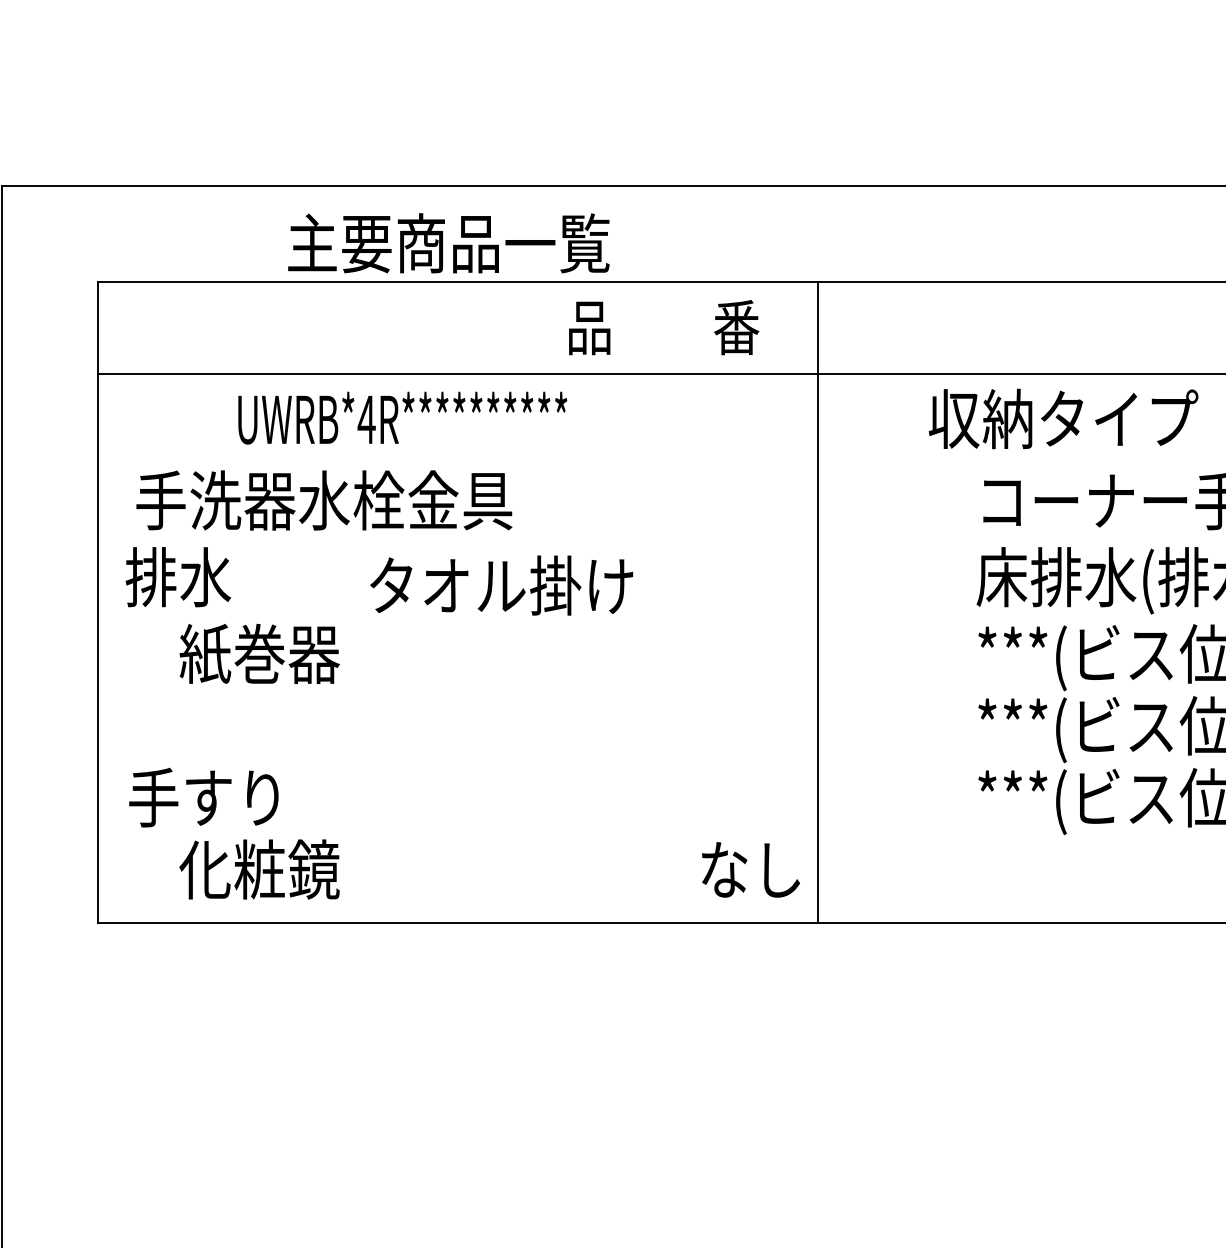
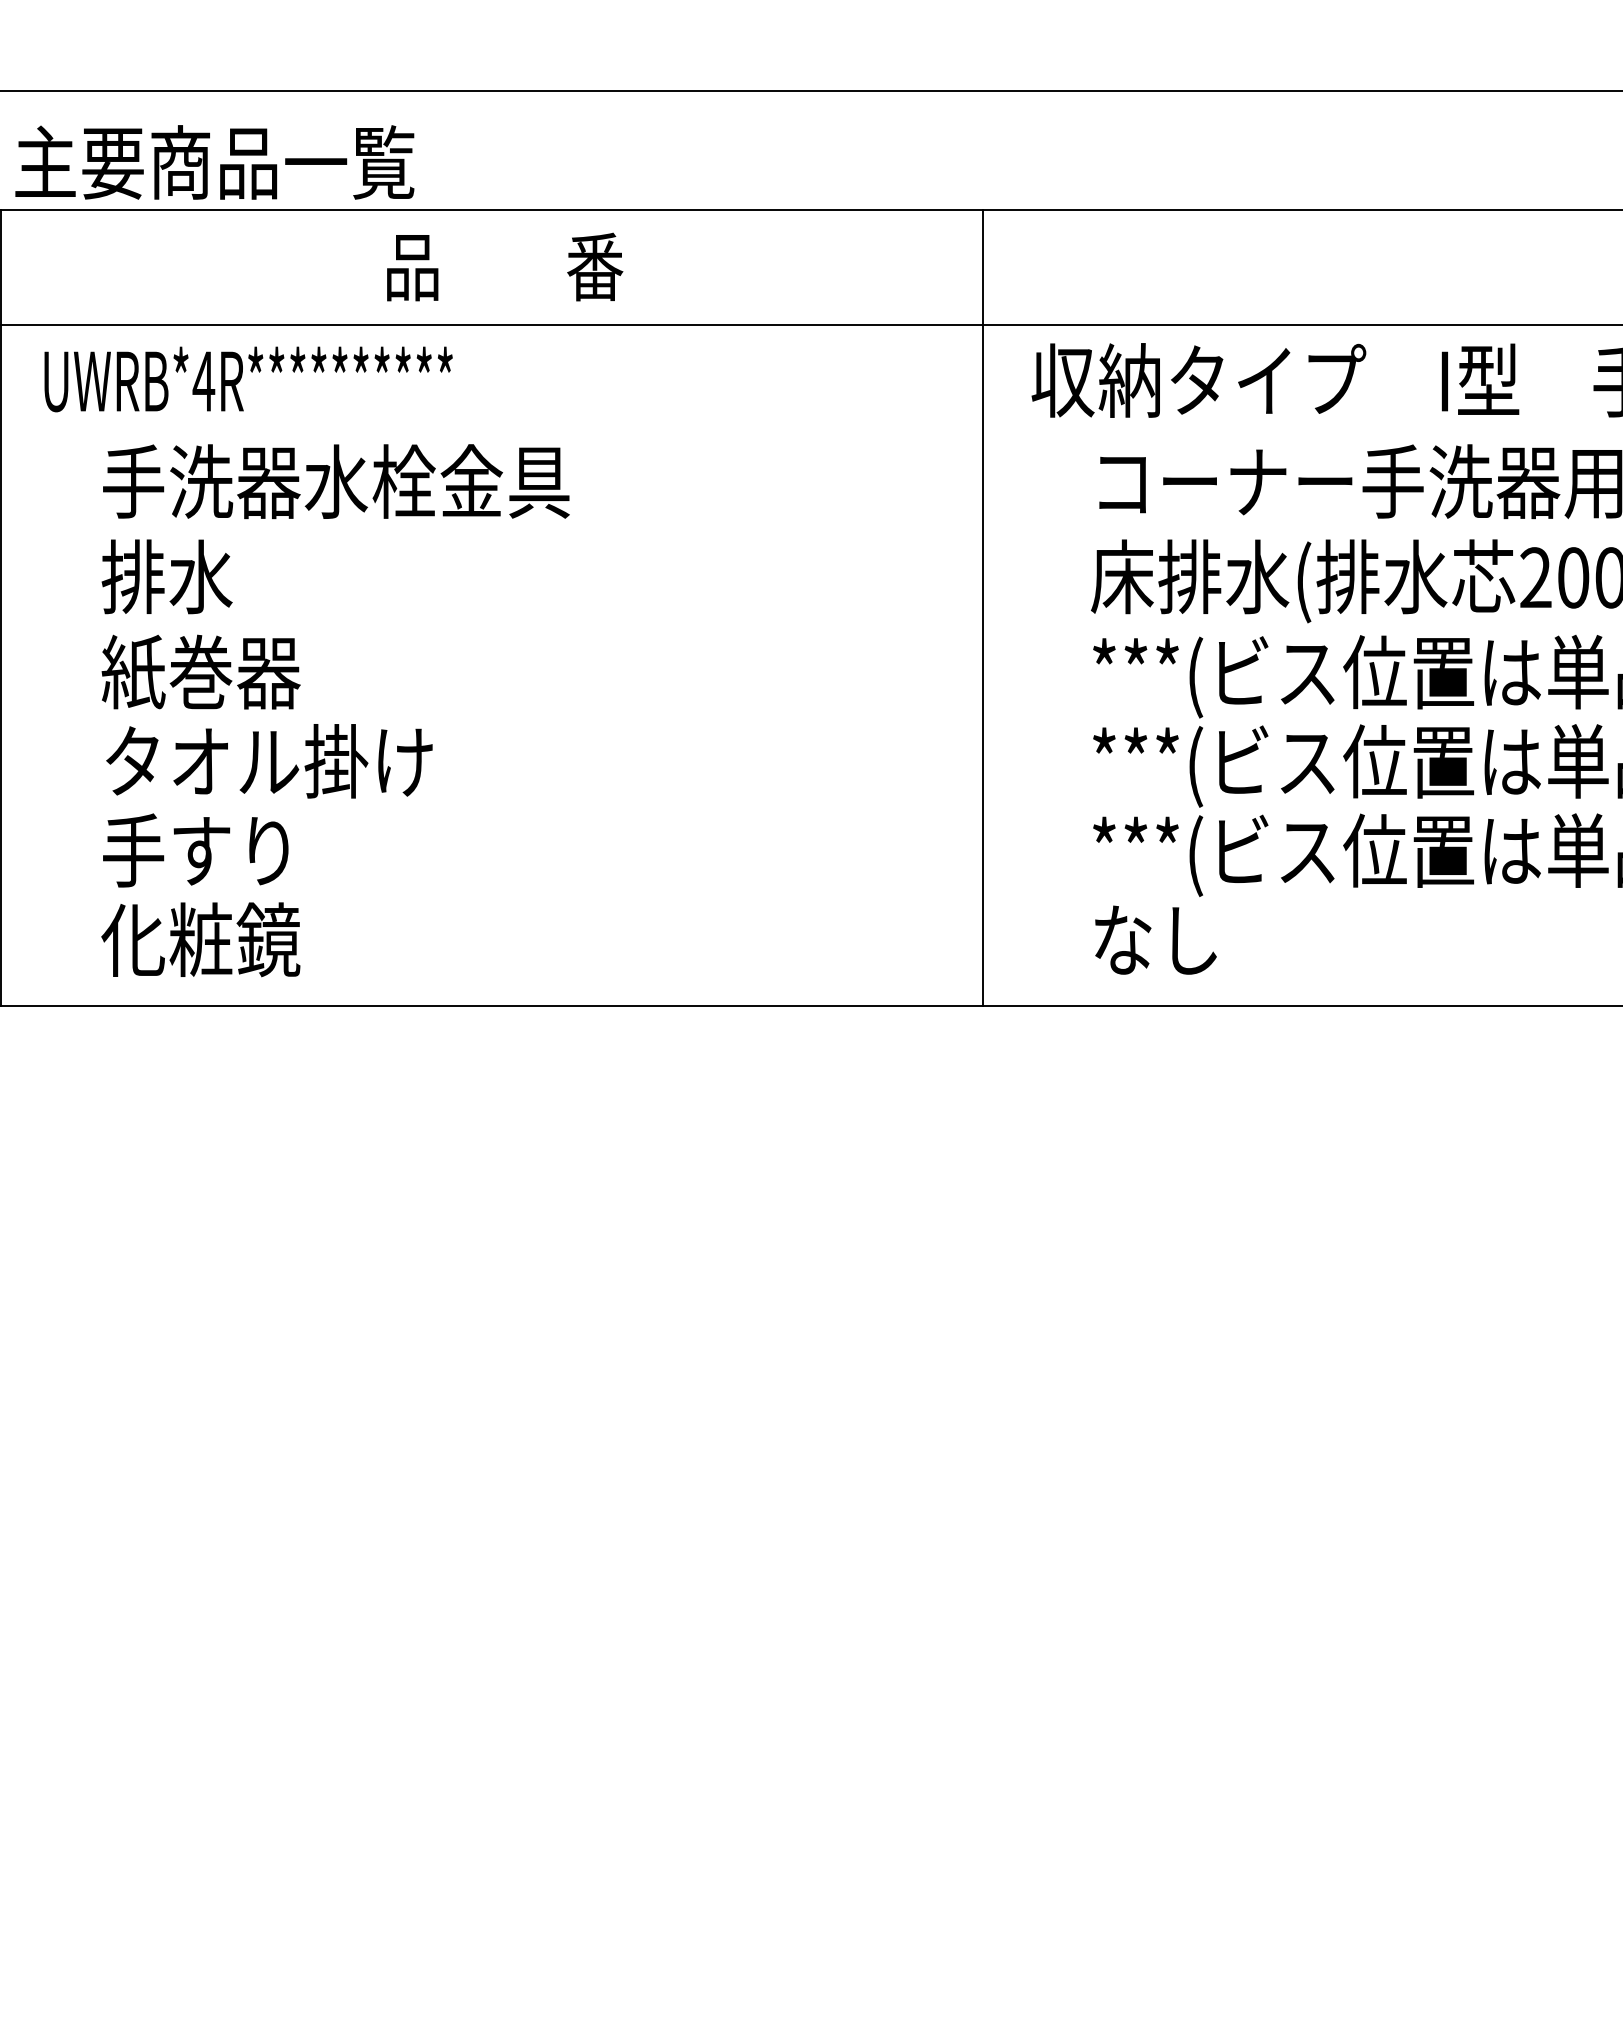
text: (448, 243) -> (214, 162), moved
text: (664, 327) -> (505, 266), moved
text: (402, 418) -> (248, 379), moved
text: (324, 500) -> (336, 481), moved
text: (177, 576) -> (166, 576), moved
text: (501, 585) -> (269, 761), moved
line: (817, 602) -> (982, 608), moved
text: (203, 797) -> (195, 850), moved
text: (750, 869) -> (1155, 939), moved

